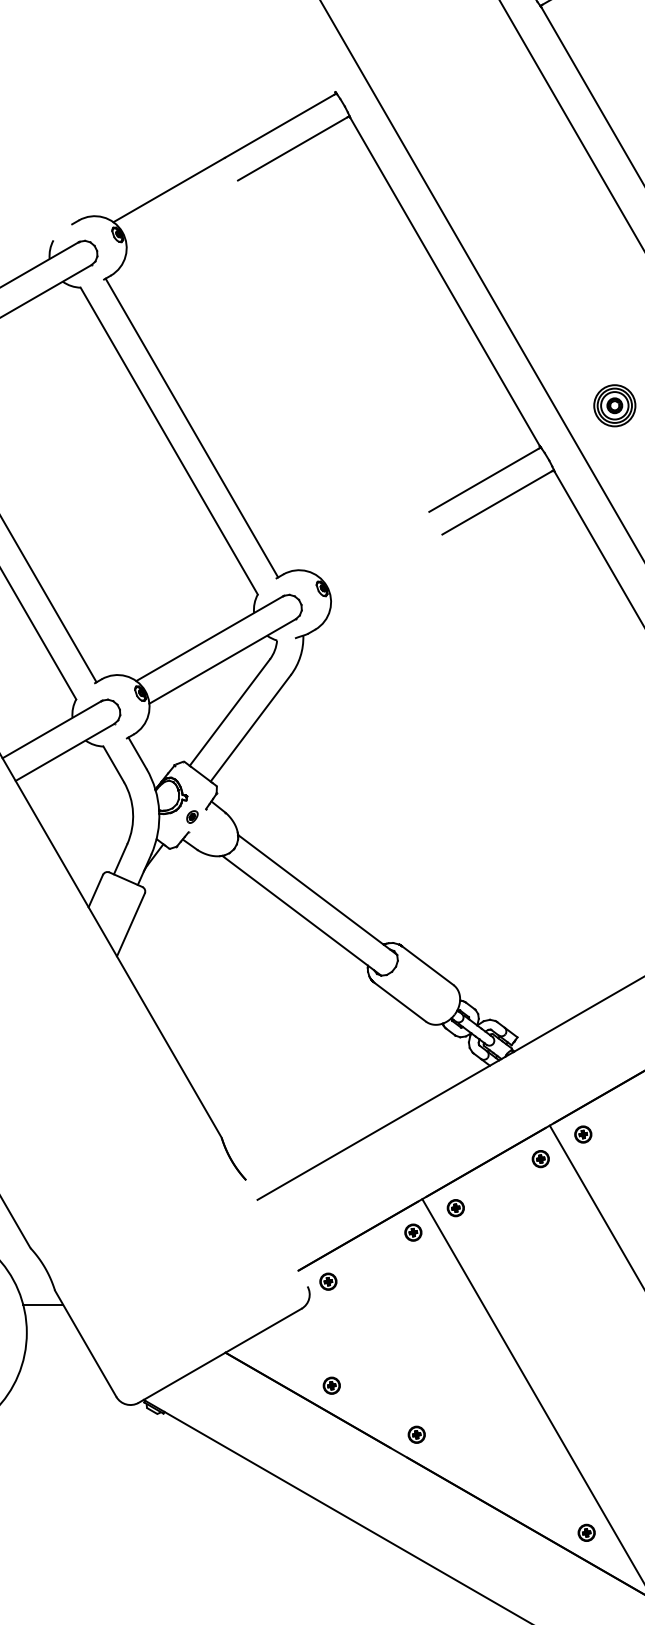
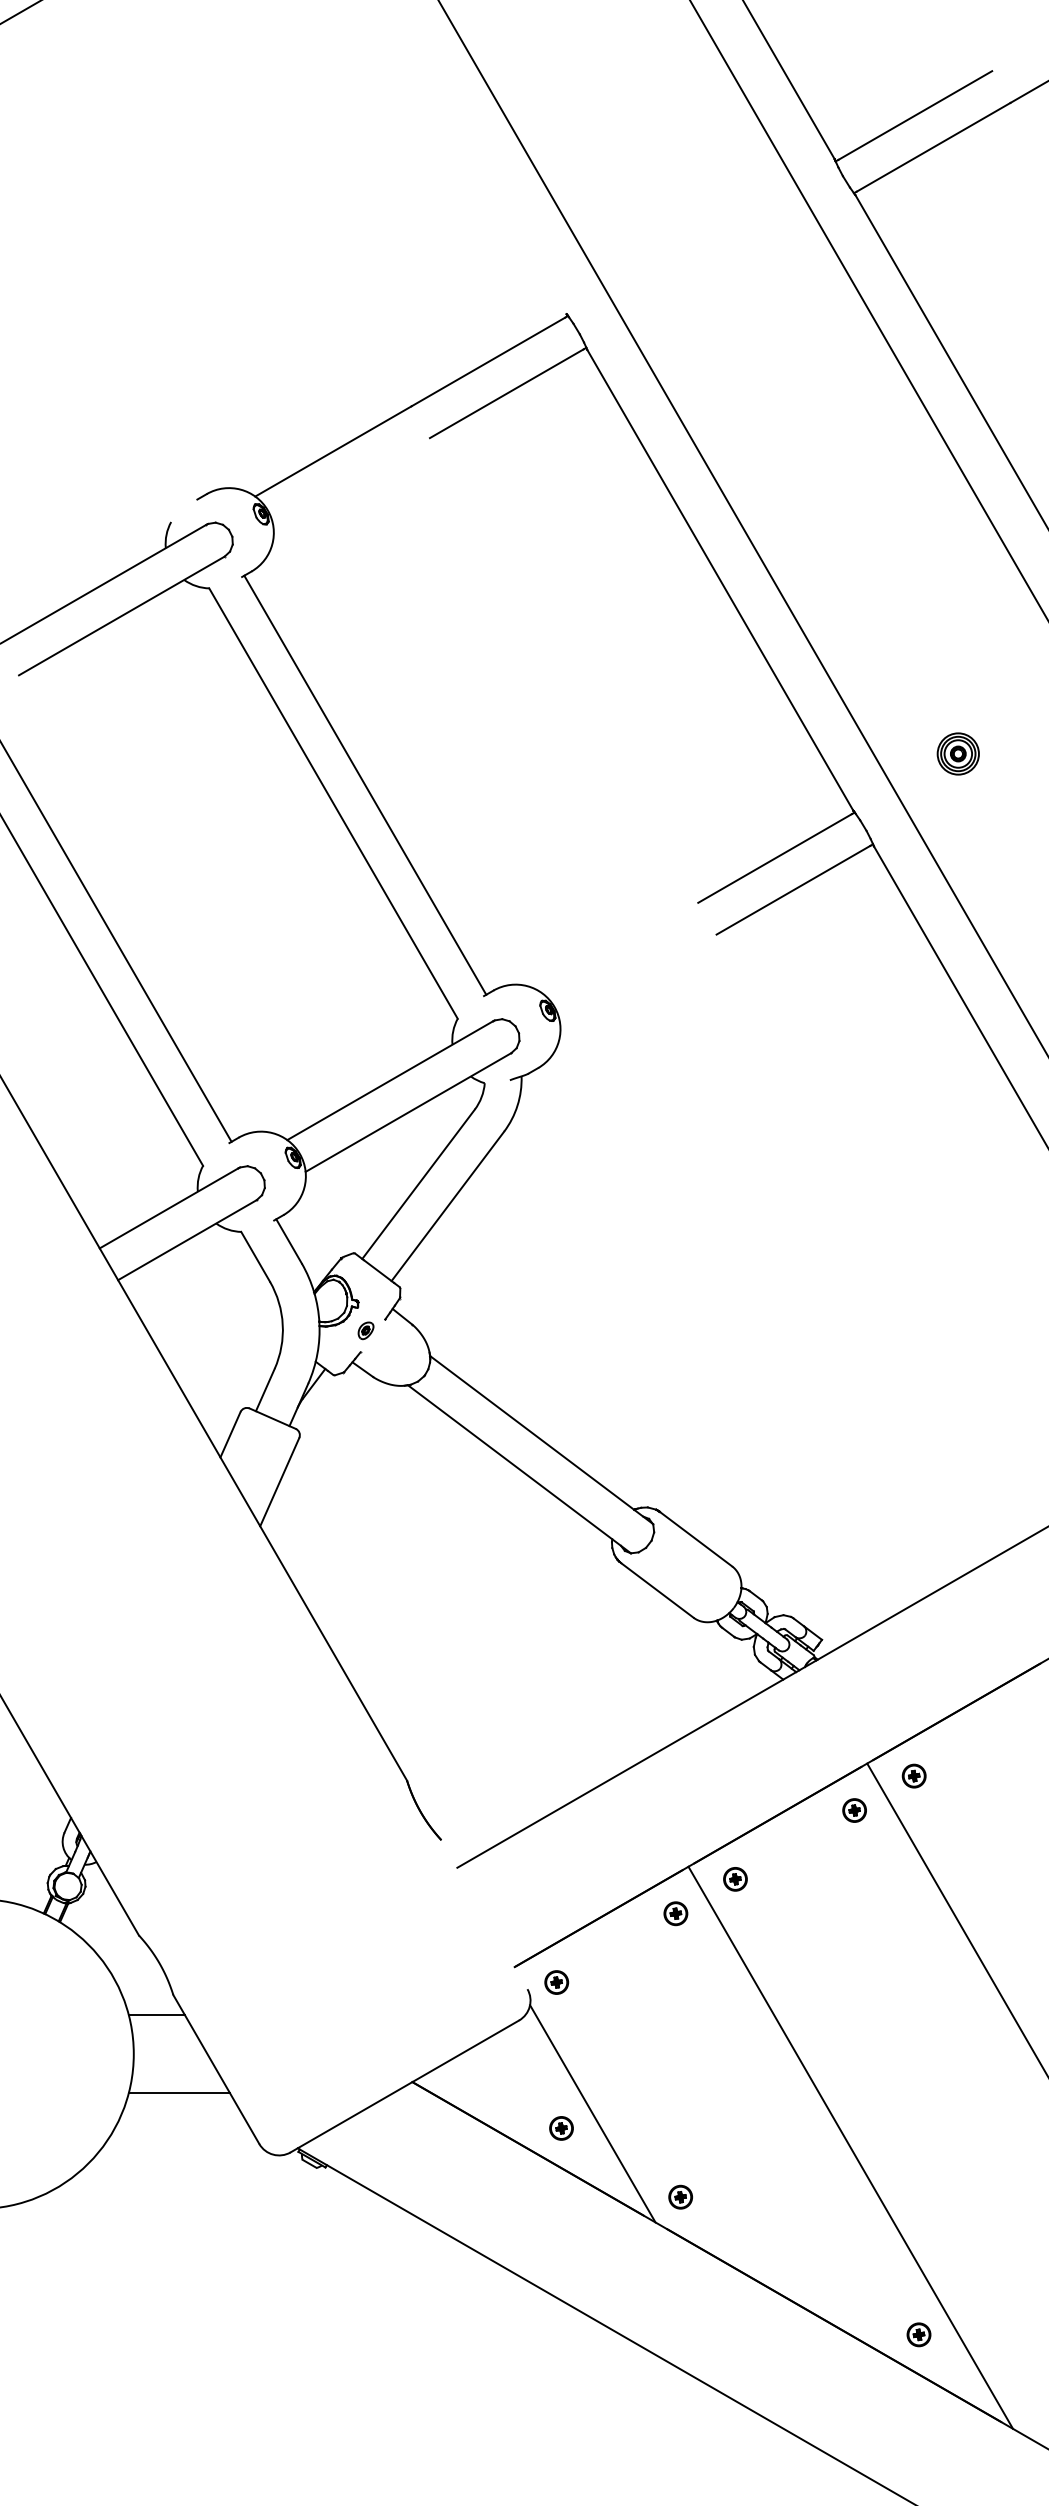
part: (614, 405) -> (957, 753), size x0.71
line: (58, 1360) -> (178, 2092), added
line: (353, 1375) -> (592, 2113), added

